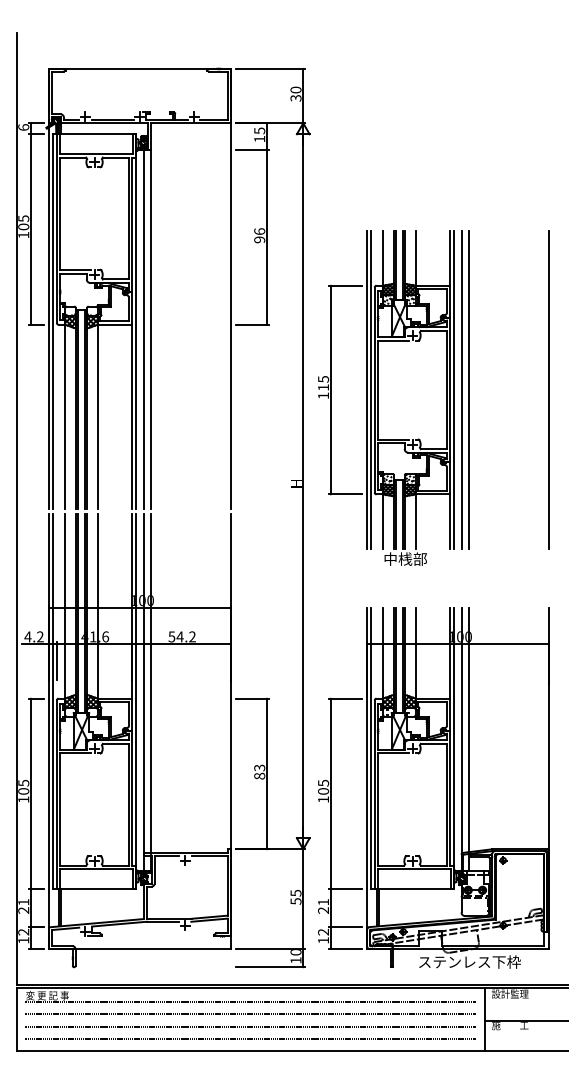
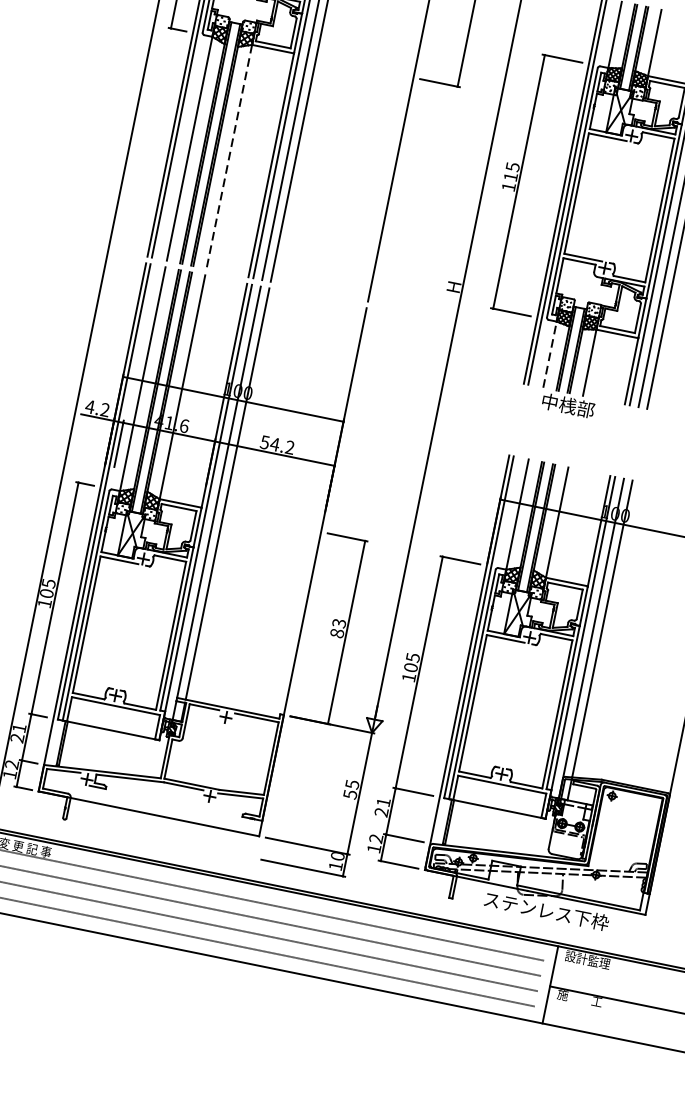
line: (97, 417) -> (228, 157), solid -> dashed
line: (383, 521) -> (550, 354), solid -> dashed

